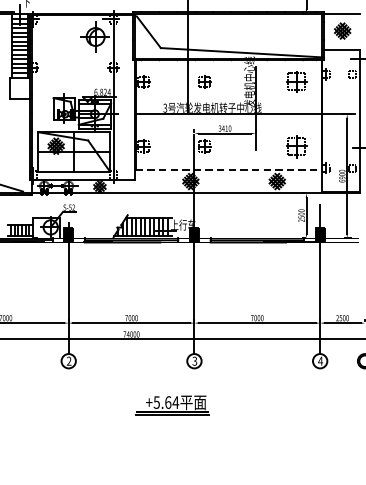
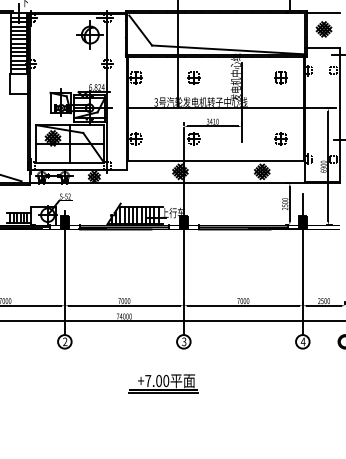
part: (296, 81) -> (280, 77), size x0.62
part: (296, 146) -> (280, 138), size x0.62
line: (228, 169) -> (216, 160), dashed -> solid
text: (166, 402) -> (157, 380), +5.64 -> +7.00

